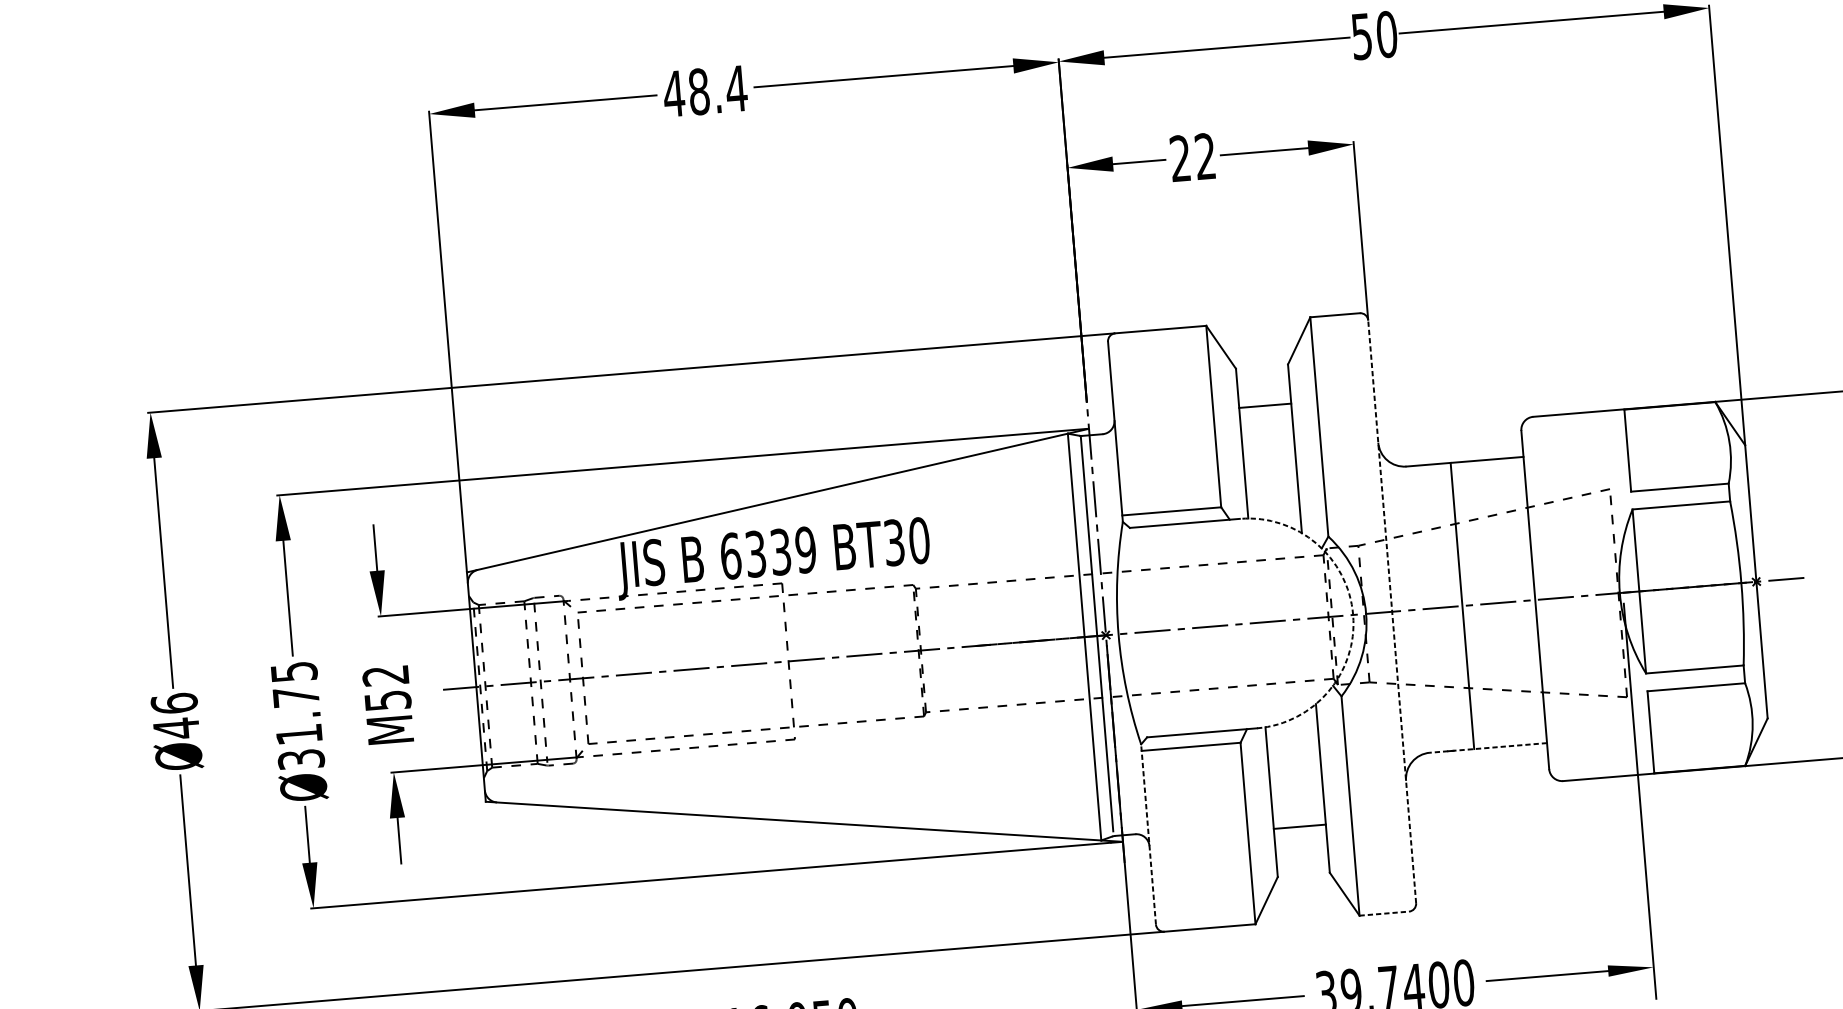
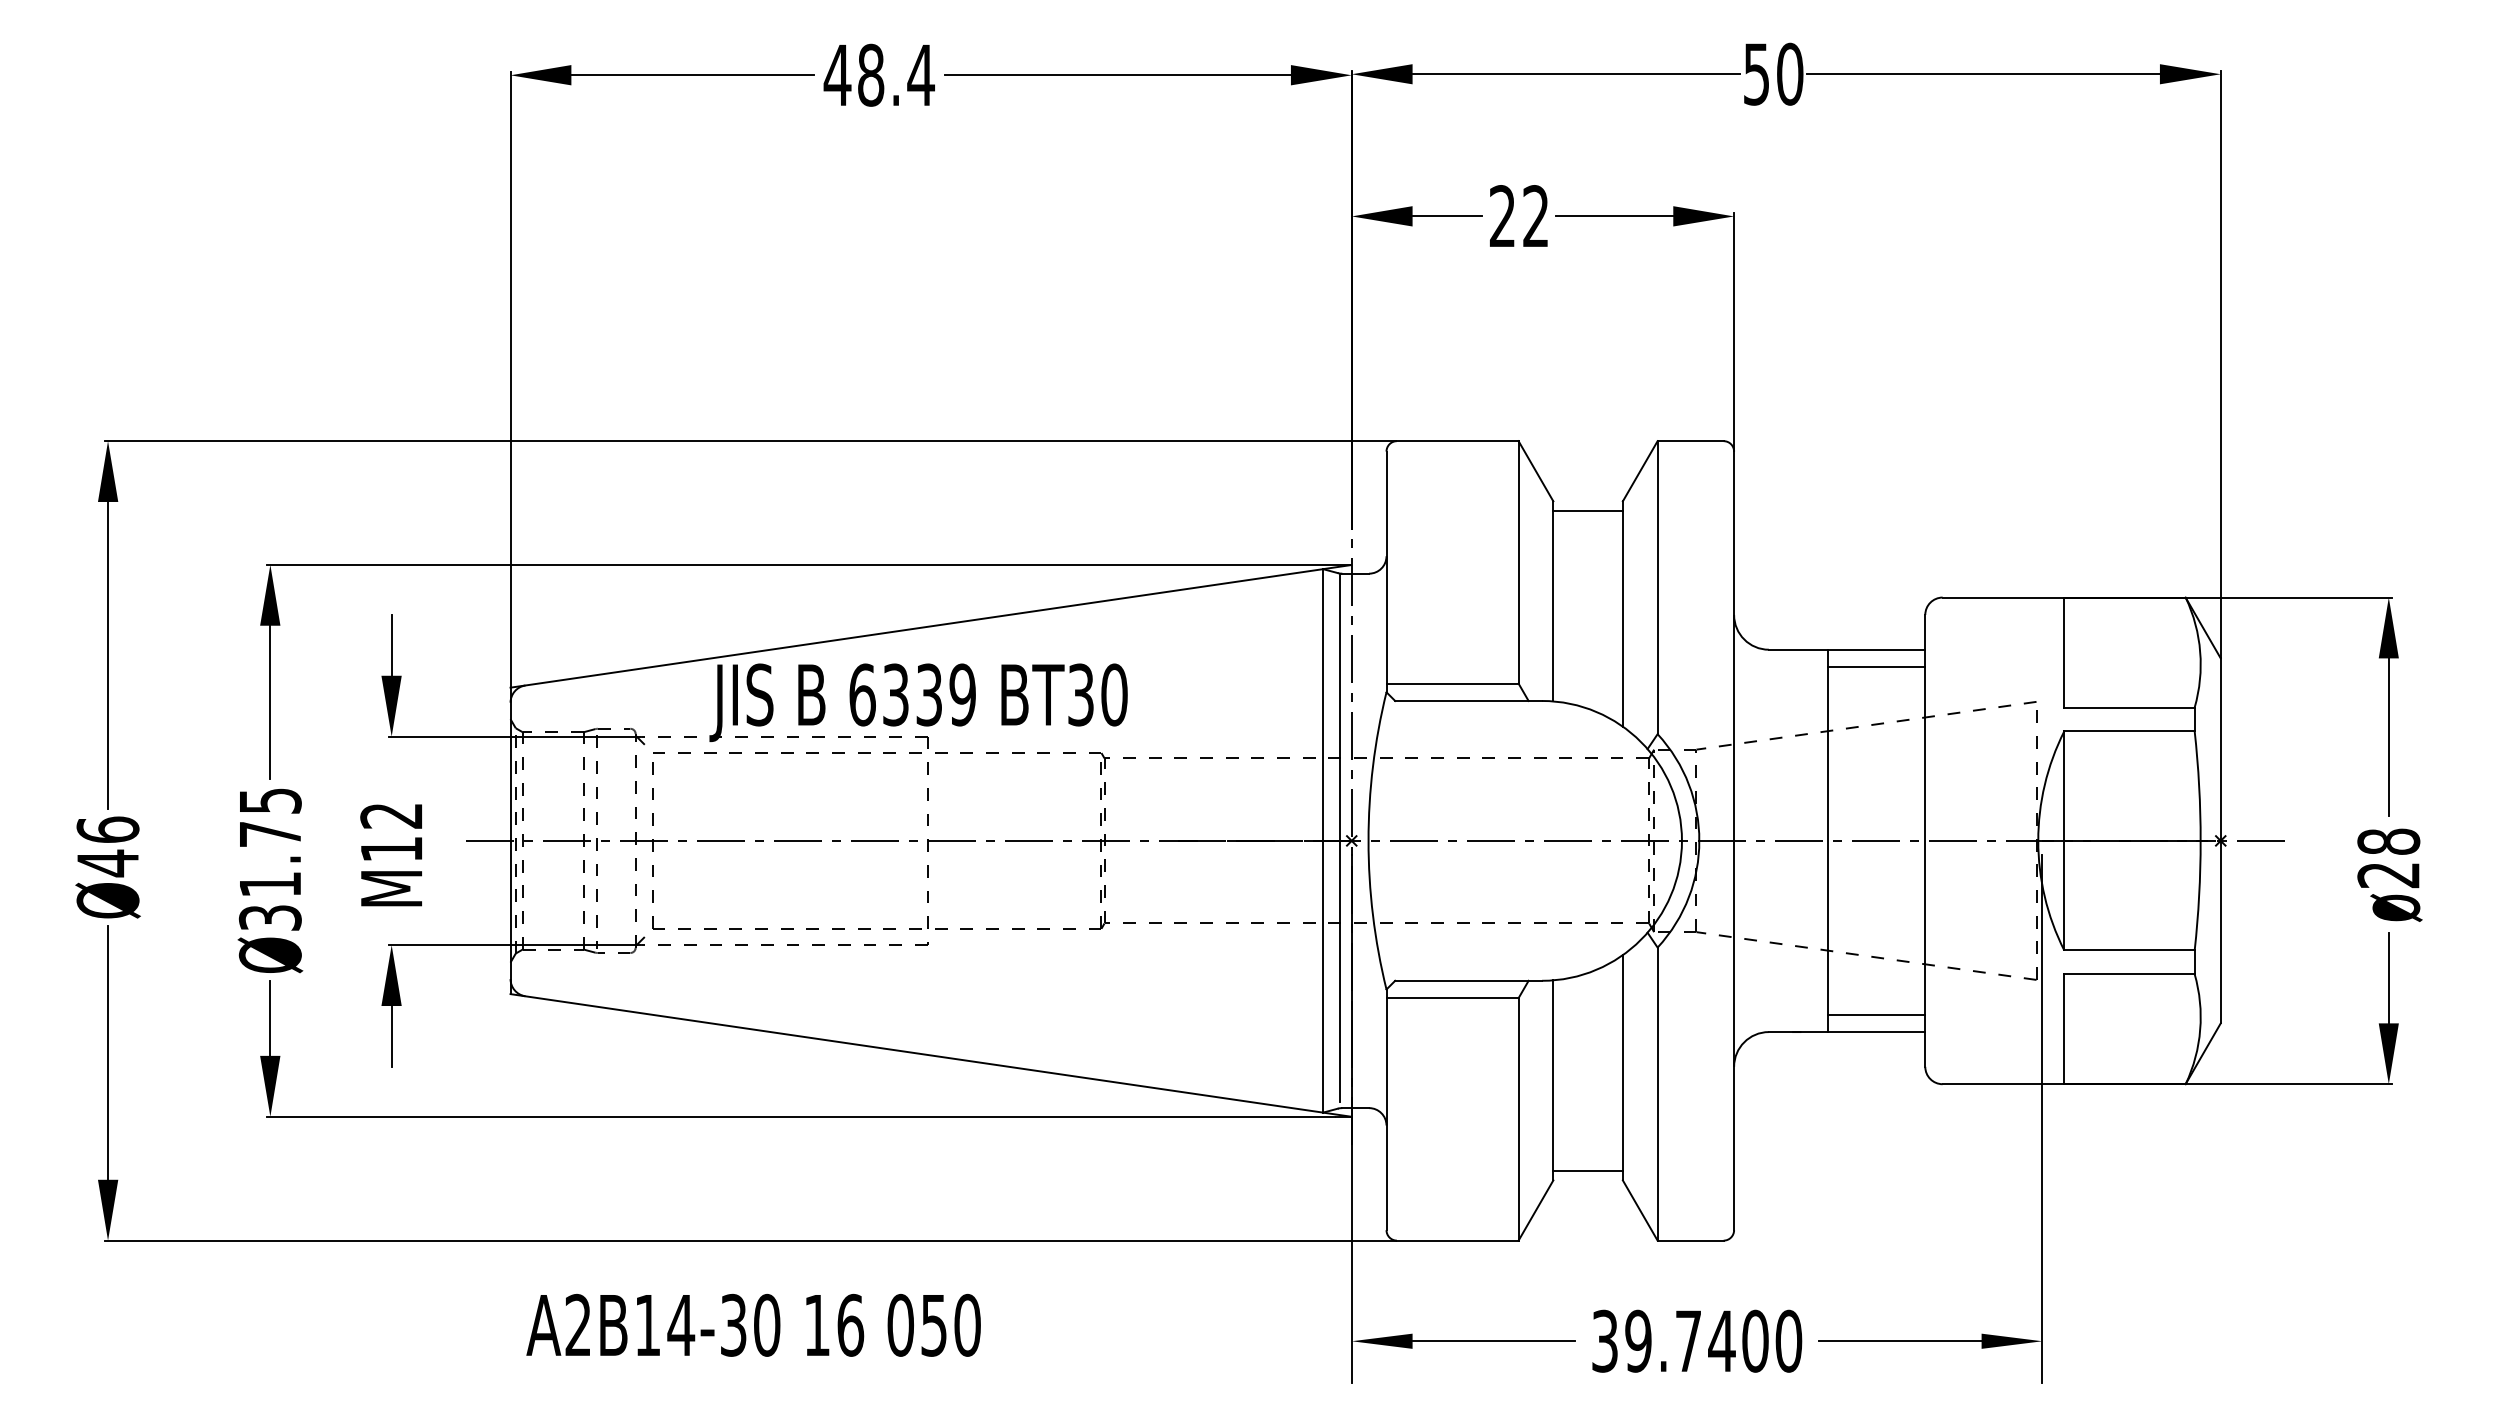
line: (1264, 405) -> (1587, 510), moved
line: (1488, 473) -> (1876, 667), added
line: (1392, 611) -> (1734, 840), dashed -> solid
arc: (1352, 614) -> (1681, 840), dashed -> solid
text: (388, 700) -> (392, 849), M52 -> M12
line: (1509, 732) -> (1876, 1014), added
line: (1488, 748) -> (1846, 1032), dashed -> solid
line: (1299, 827) -> (1587, 1171), moved
line: (1148, 834) -> (1386, 1109), dashed -> solid
line: (1384, 913) -> (1691, 1240), dashed -> solid

